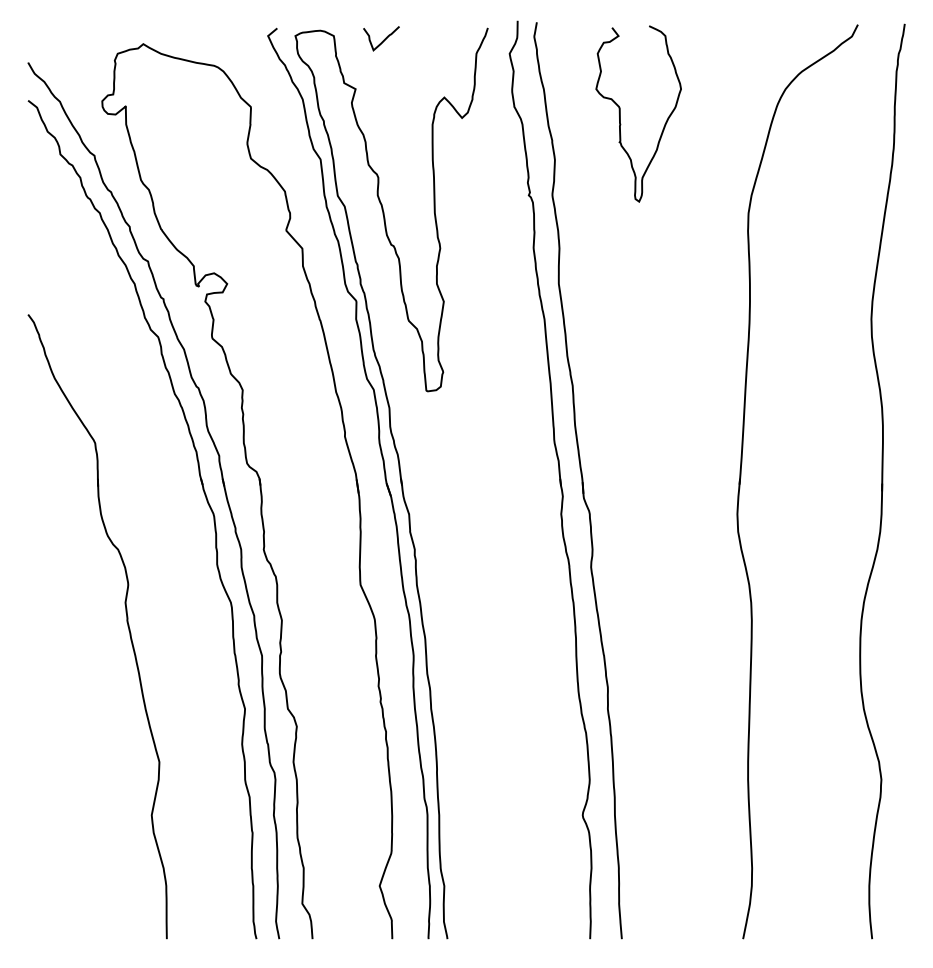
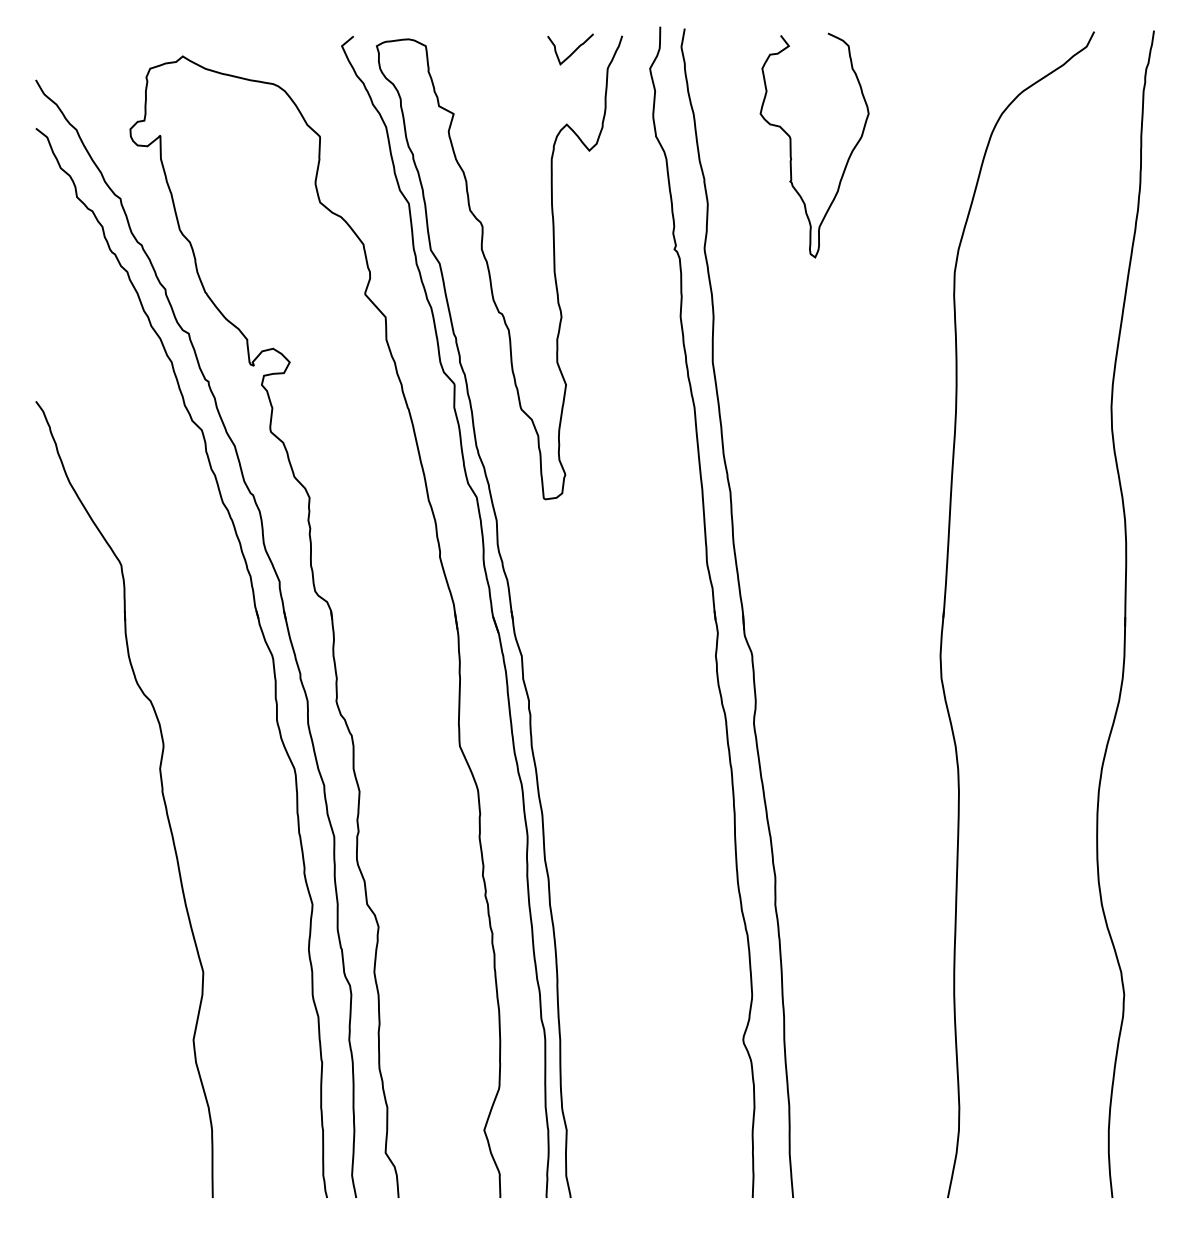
curve: (383, 40) -> (573, 51), moved

